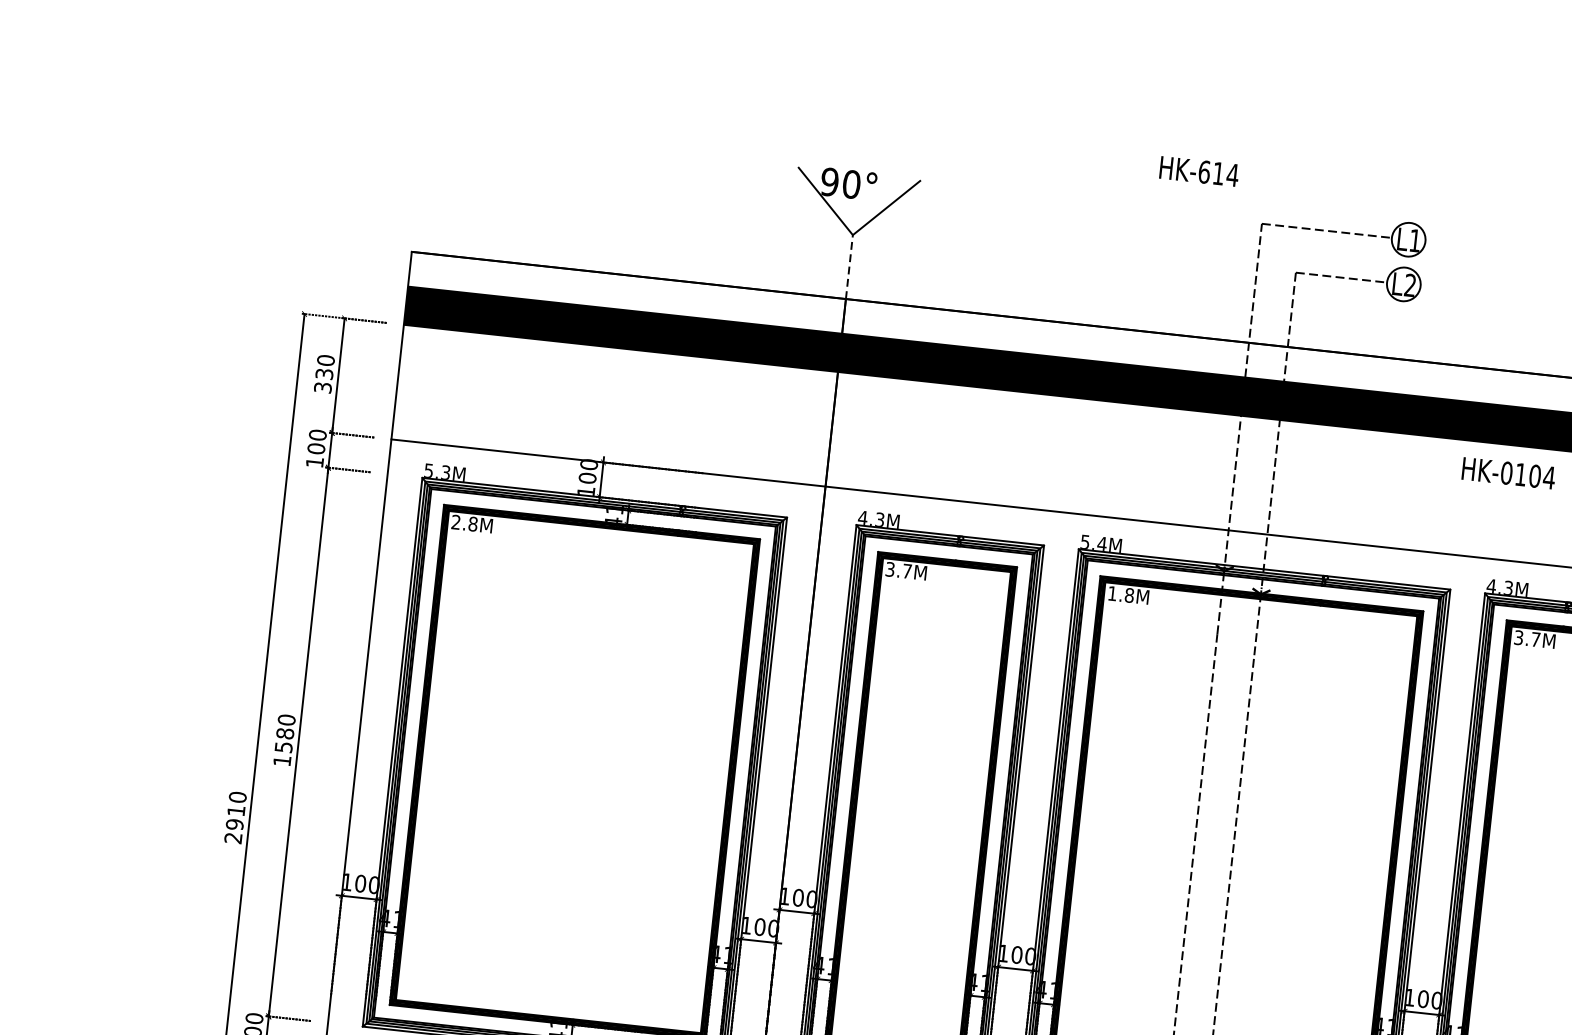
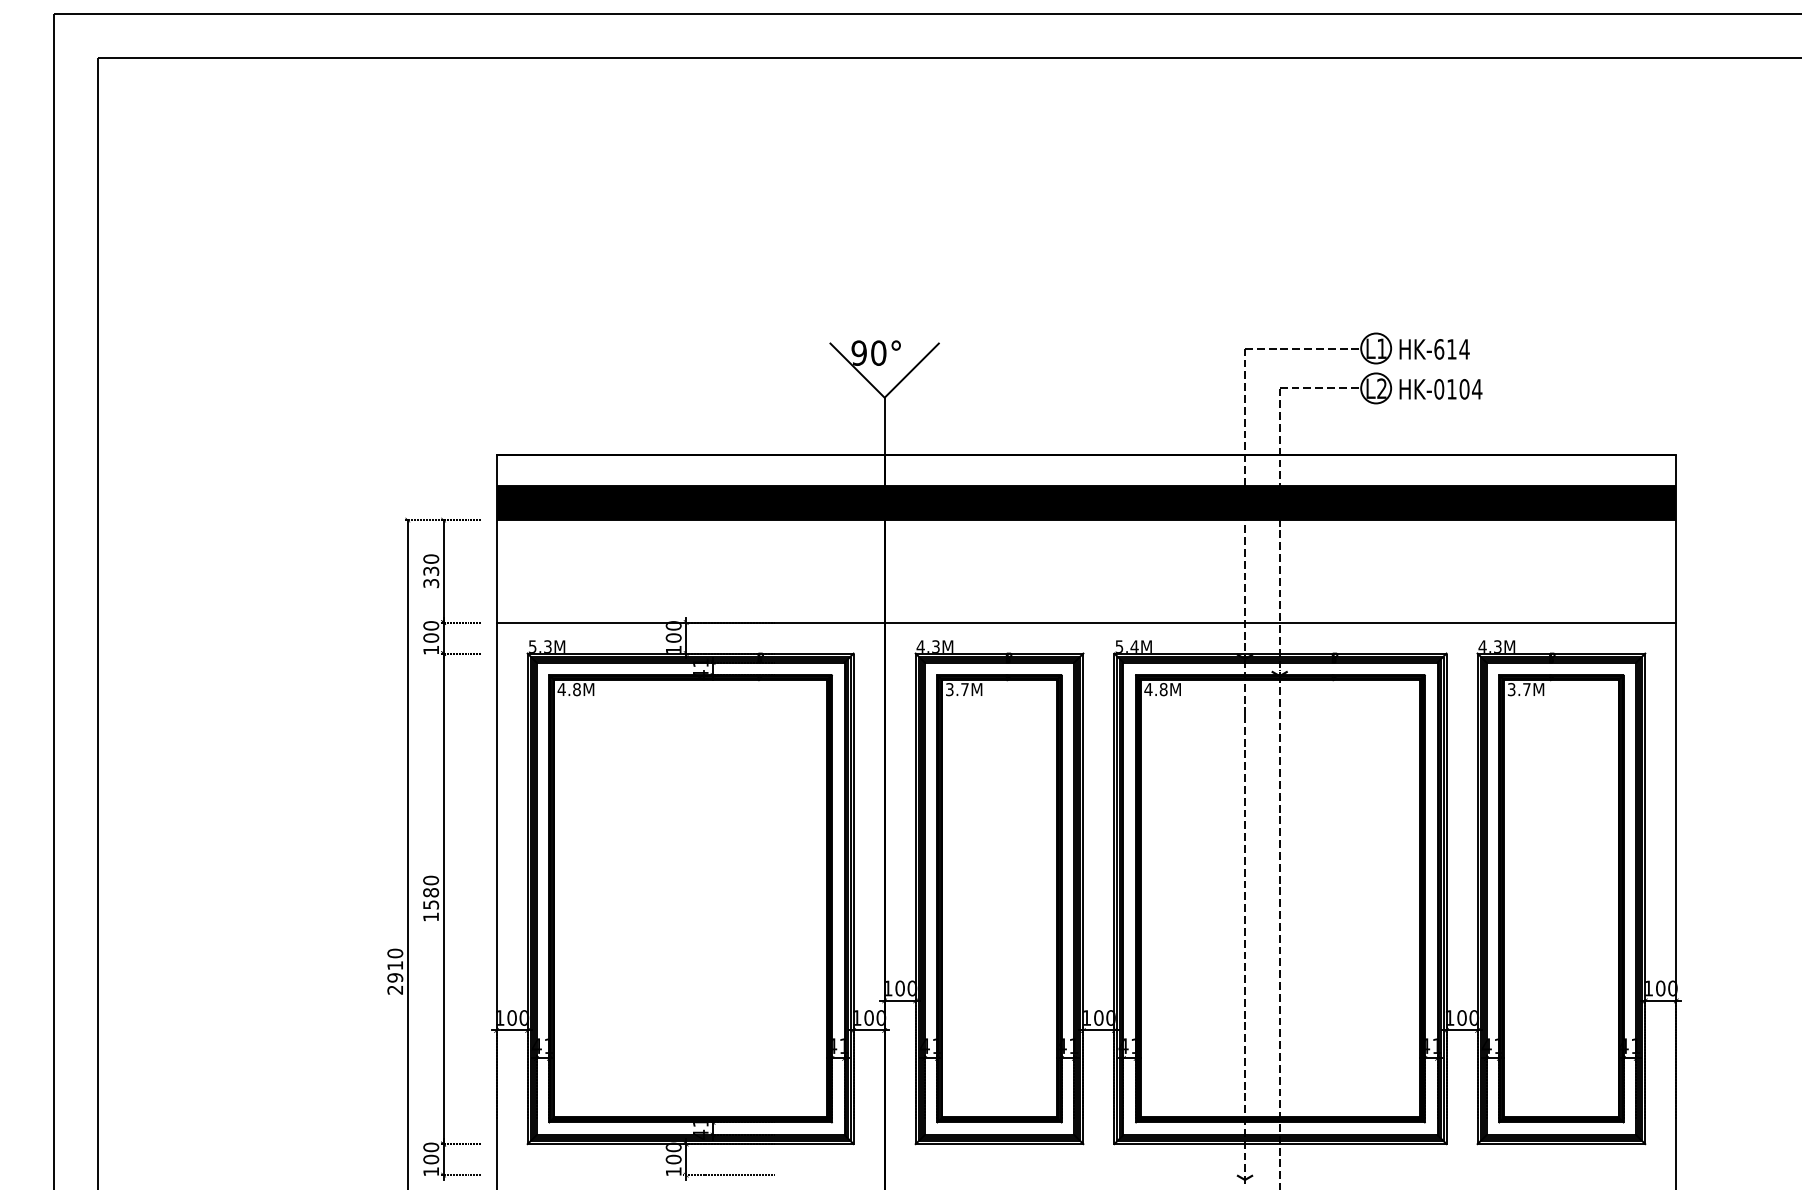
text: (1199, 171) -> (1434, 349), moved
line: (849, 267) -> (884, 426), dashed -> solid
text: (1508, 473) -> (1440, 389), moved
text: (455, 522) -> (561, 689), 2.8M -> 4.8M
text: (1112, 593) -> (1148, 689), 1.8M -> 4.8M

